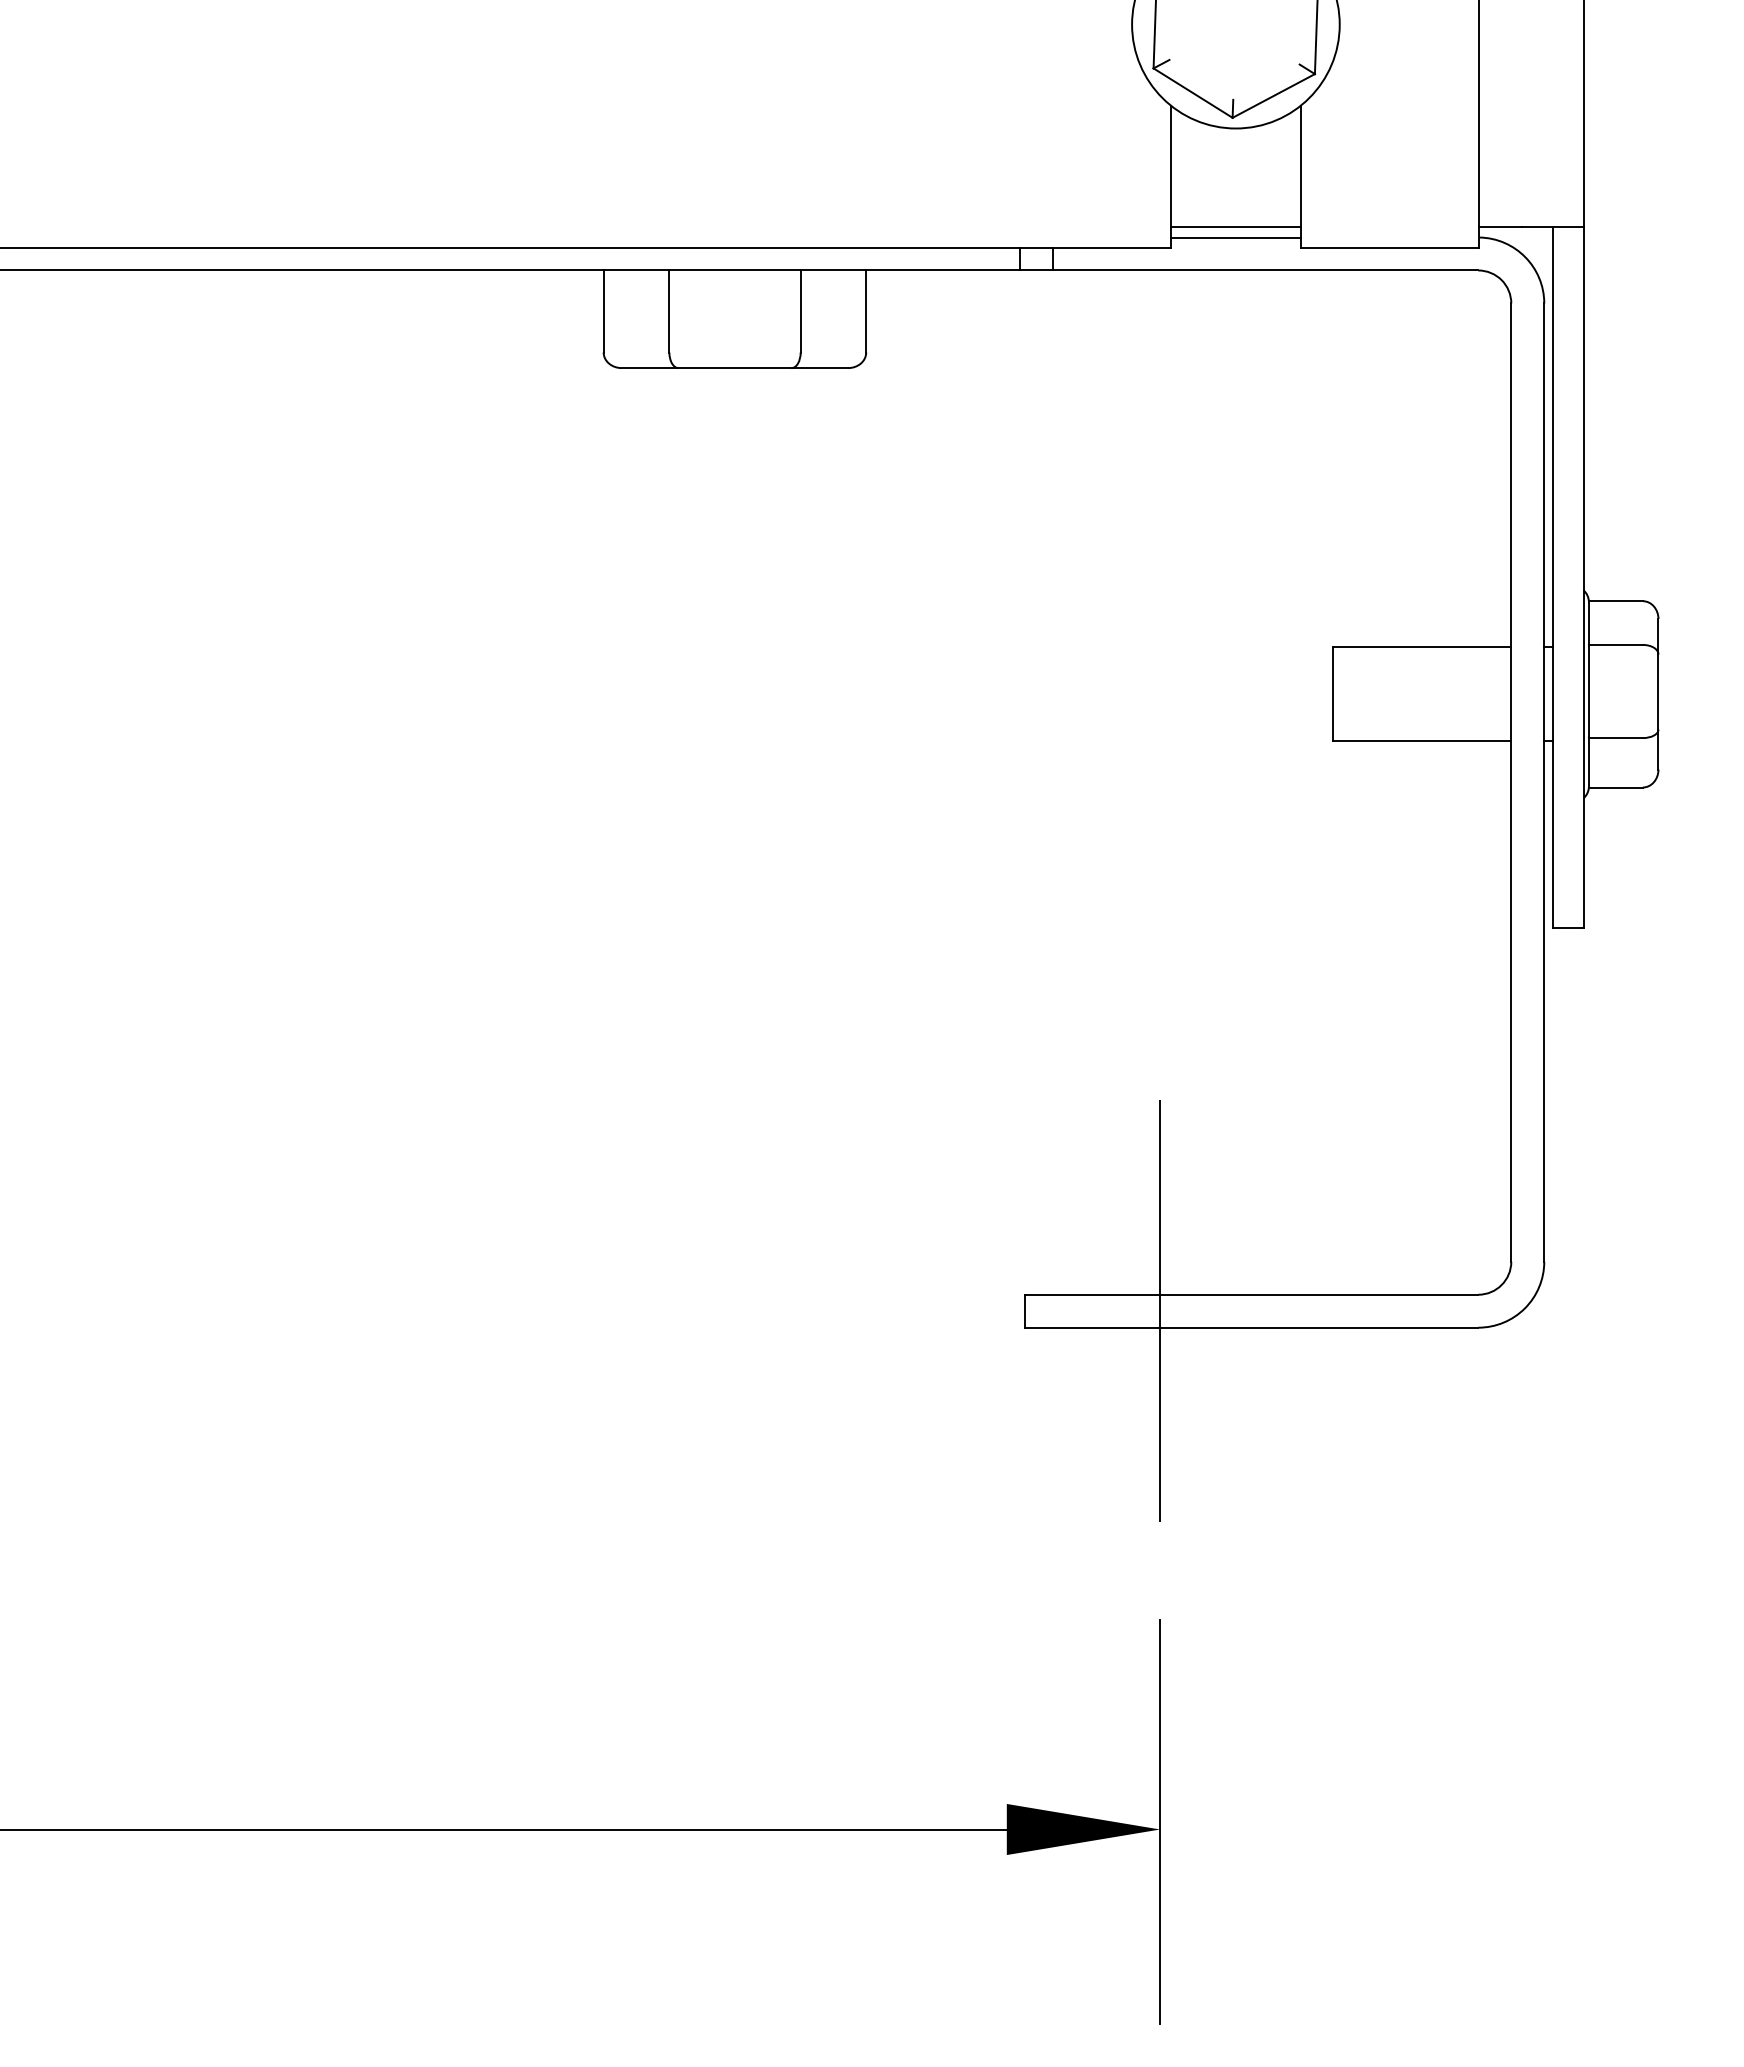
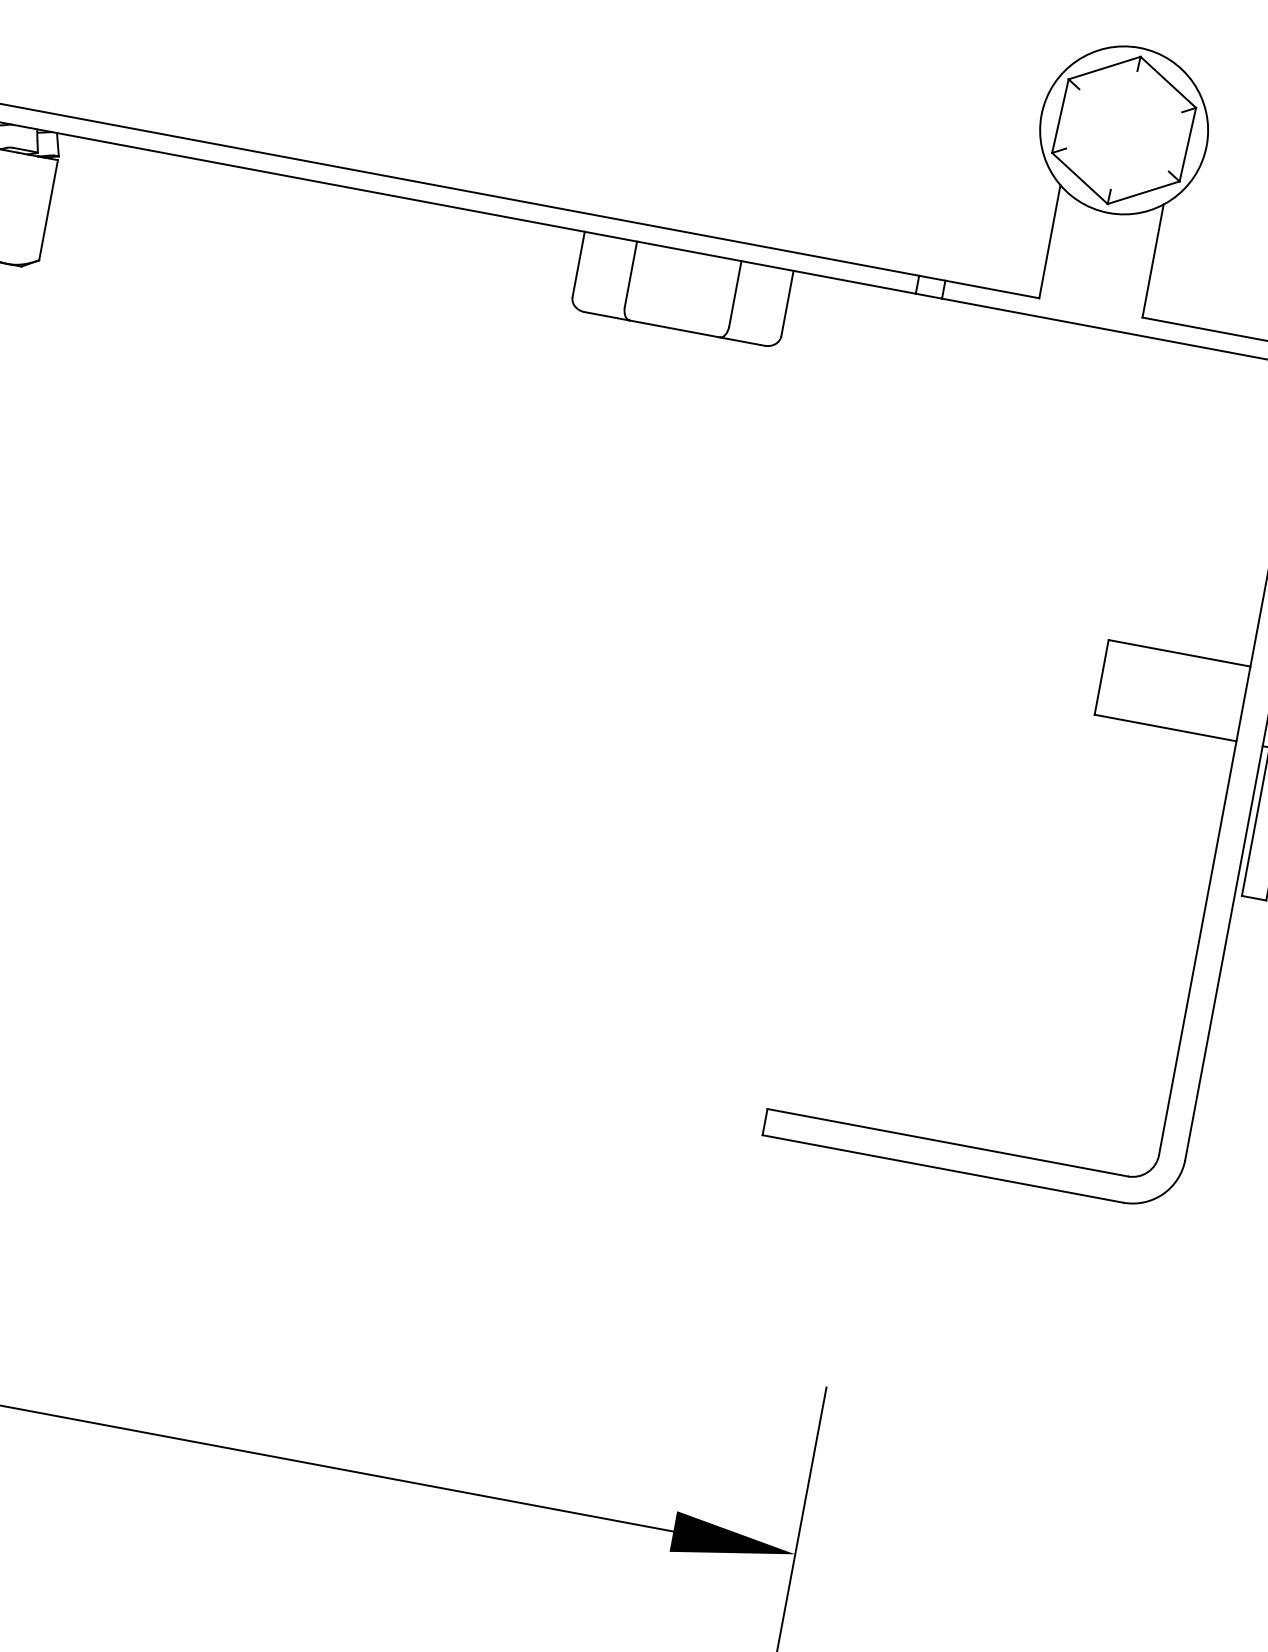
line: (1235, 227) -> (1093, 291), removed
line: (1235, 237) -> (1092, 299), removed
line: (1160, 1311) -> (872, 1142), removed

